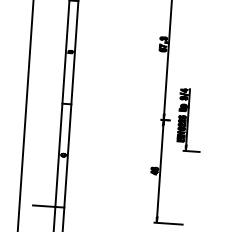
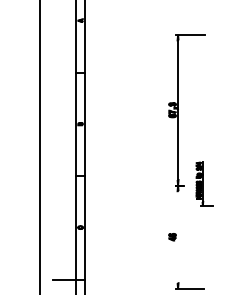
part: (190, 119) -> (204, 183), size x0.7
line: (160, 171) -> (178, 237), removed

